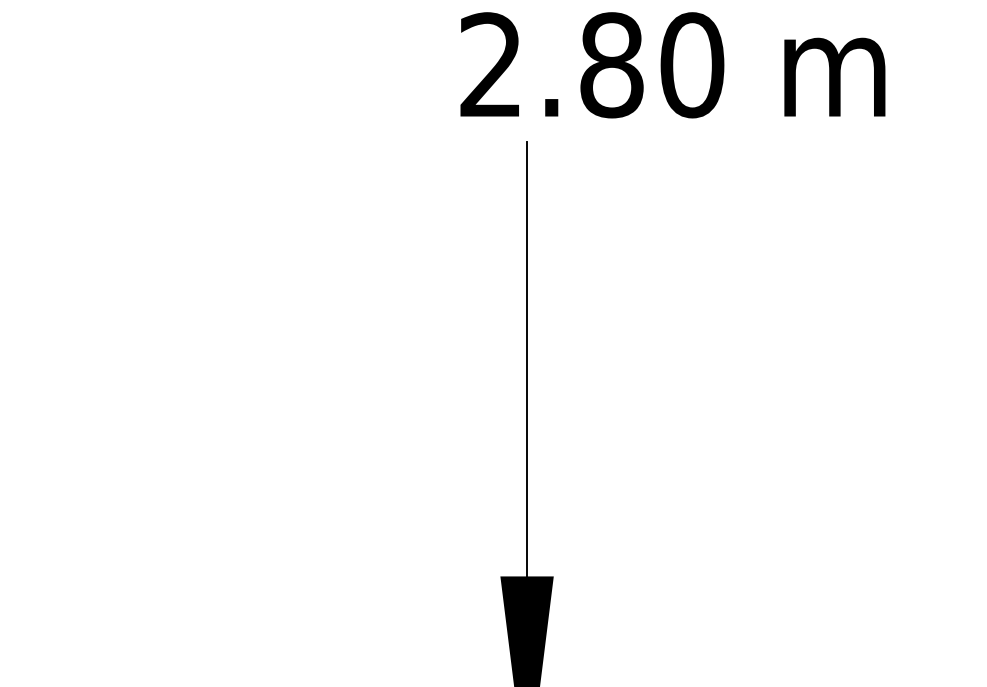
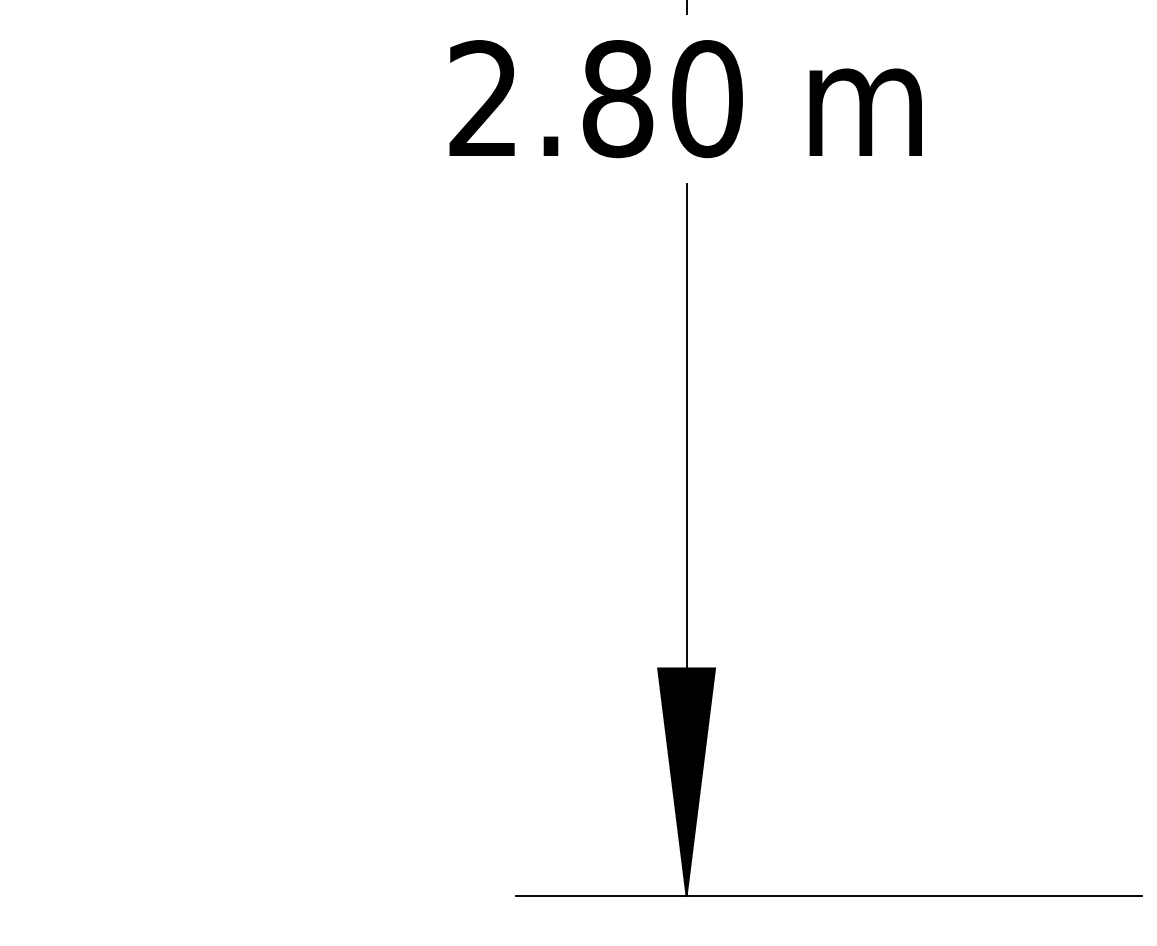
text: (672, 65) -> (685, 99), moved

